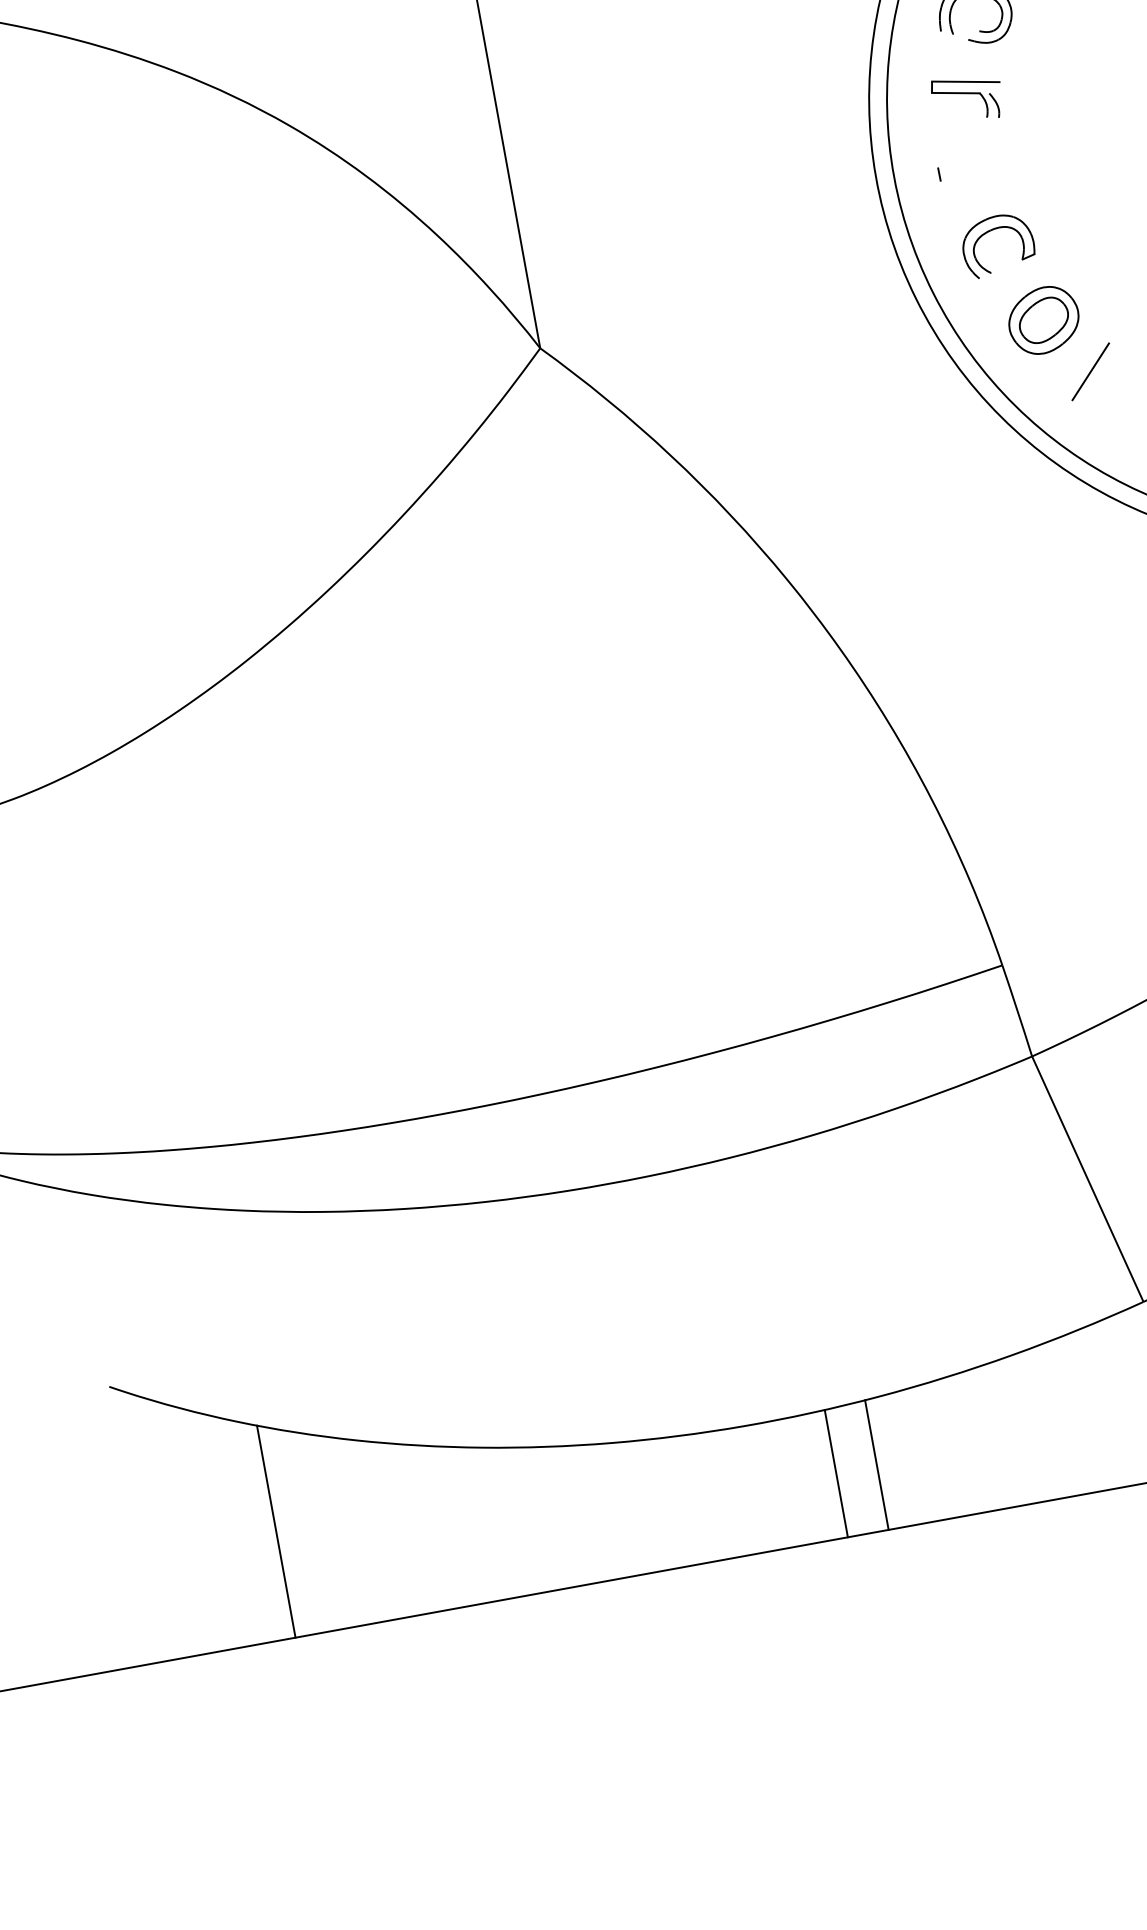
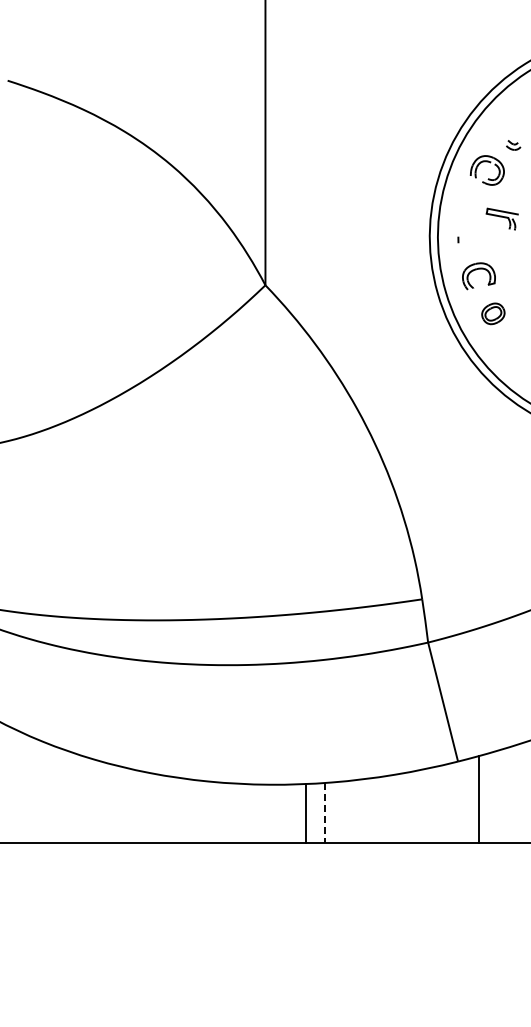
part: (965, 97) -> (501, 218), moved
part: (1044, 319) -> (493, 313), size x0.7
line: (1089, 371) -> (509, 340), removed
line: (877, 1464) -> (325, 812), solid -> dashed
line: (275, 1530) -> (50, 793), removed

